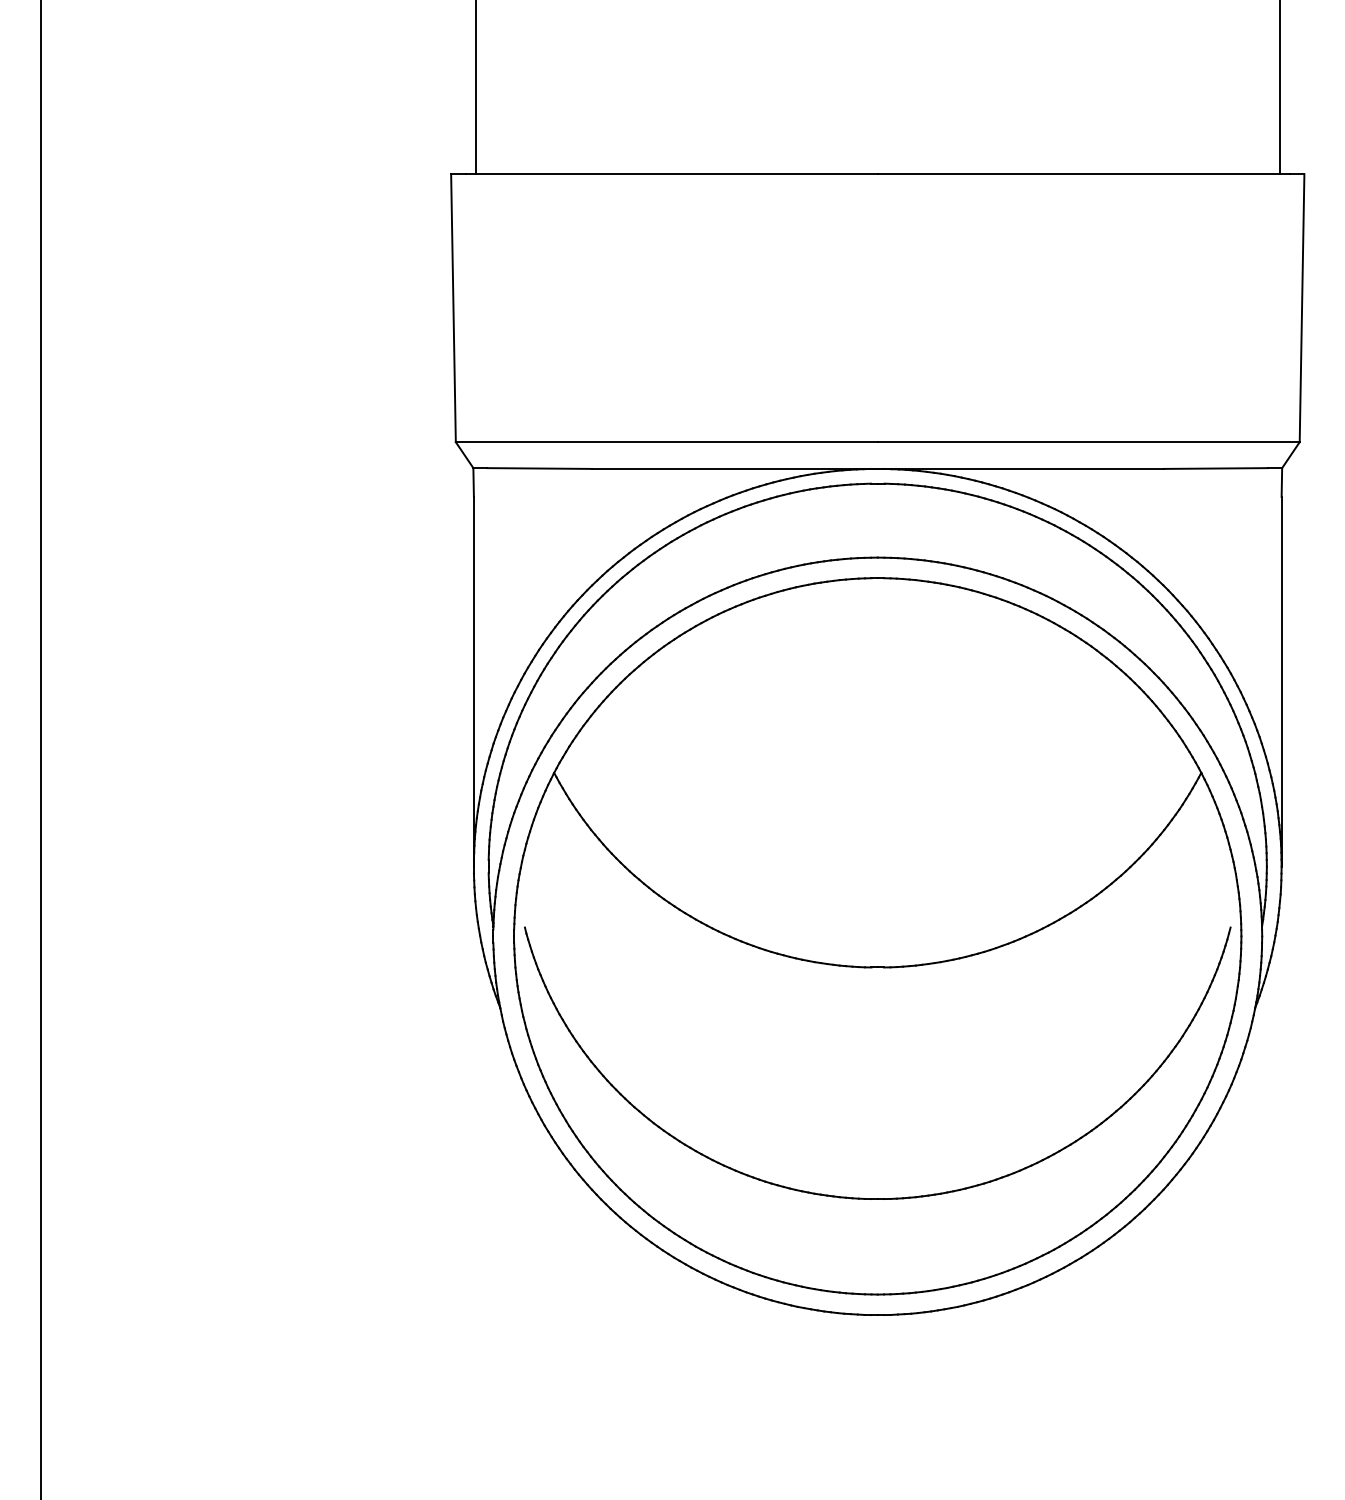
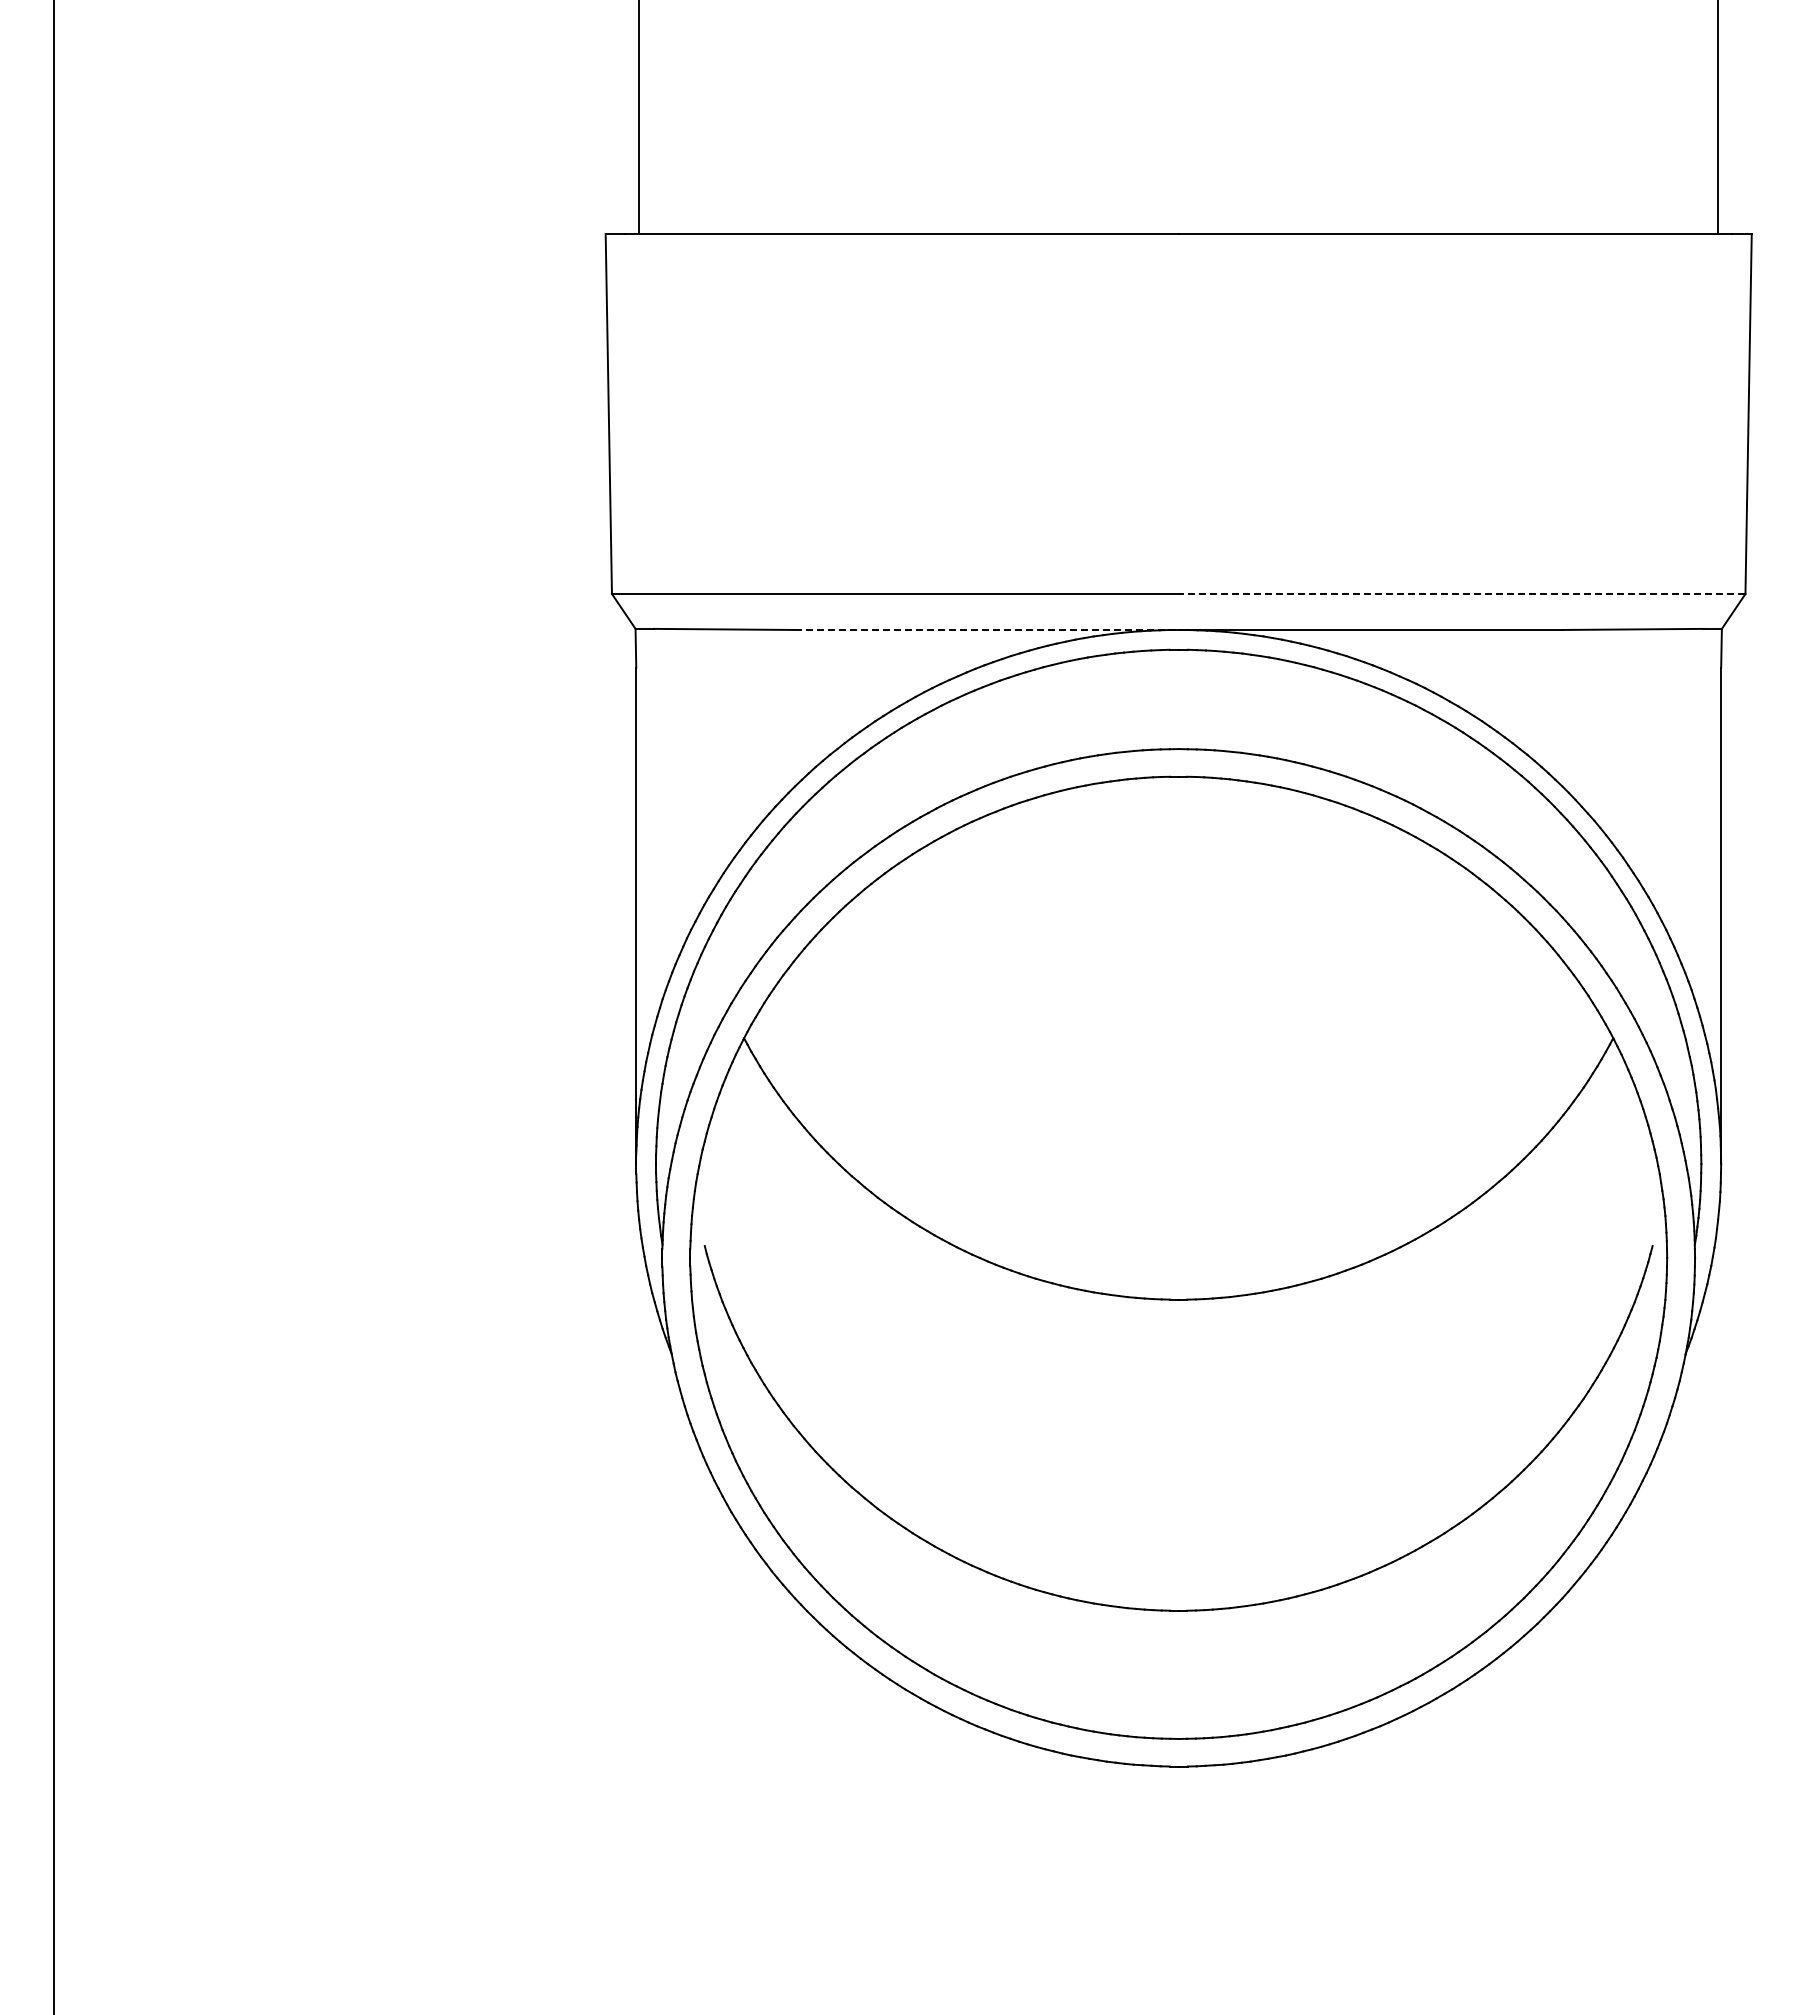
line: (1088, 441) -> (1461, 593), solid -> dashed
line: (735, 468) -> (987, 629), solid -> dashed

